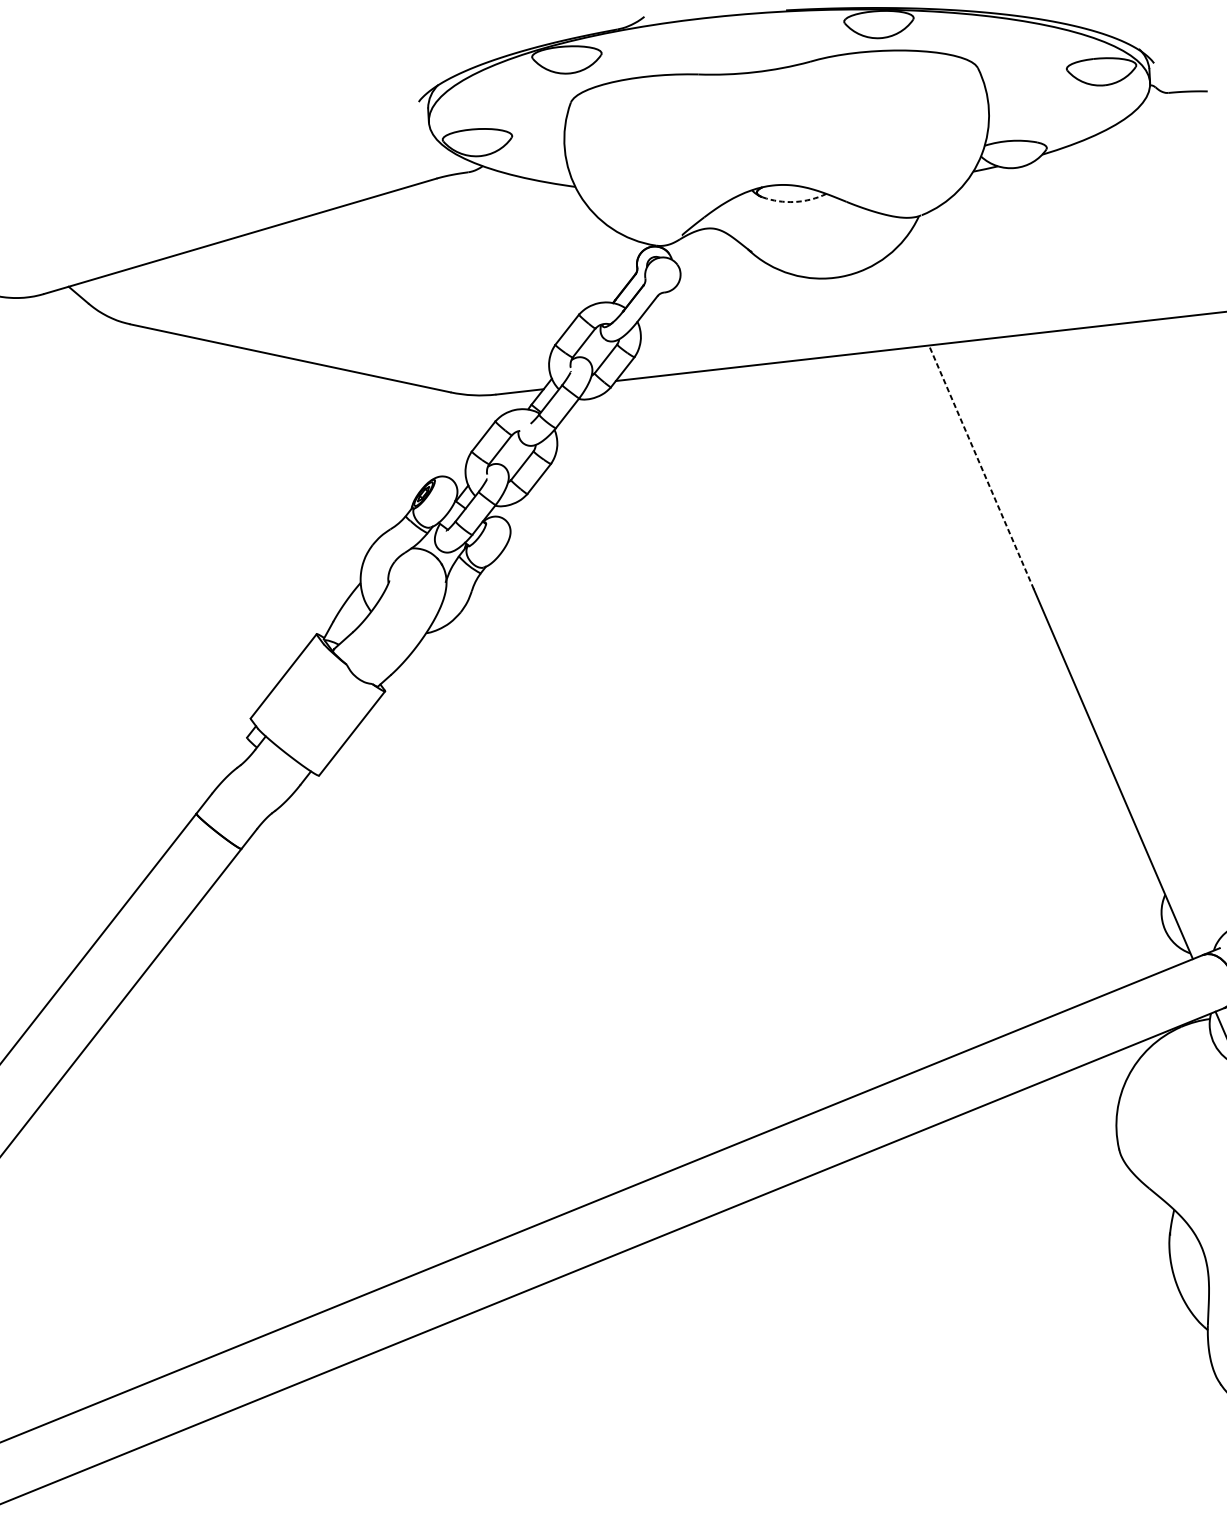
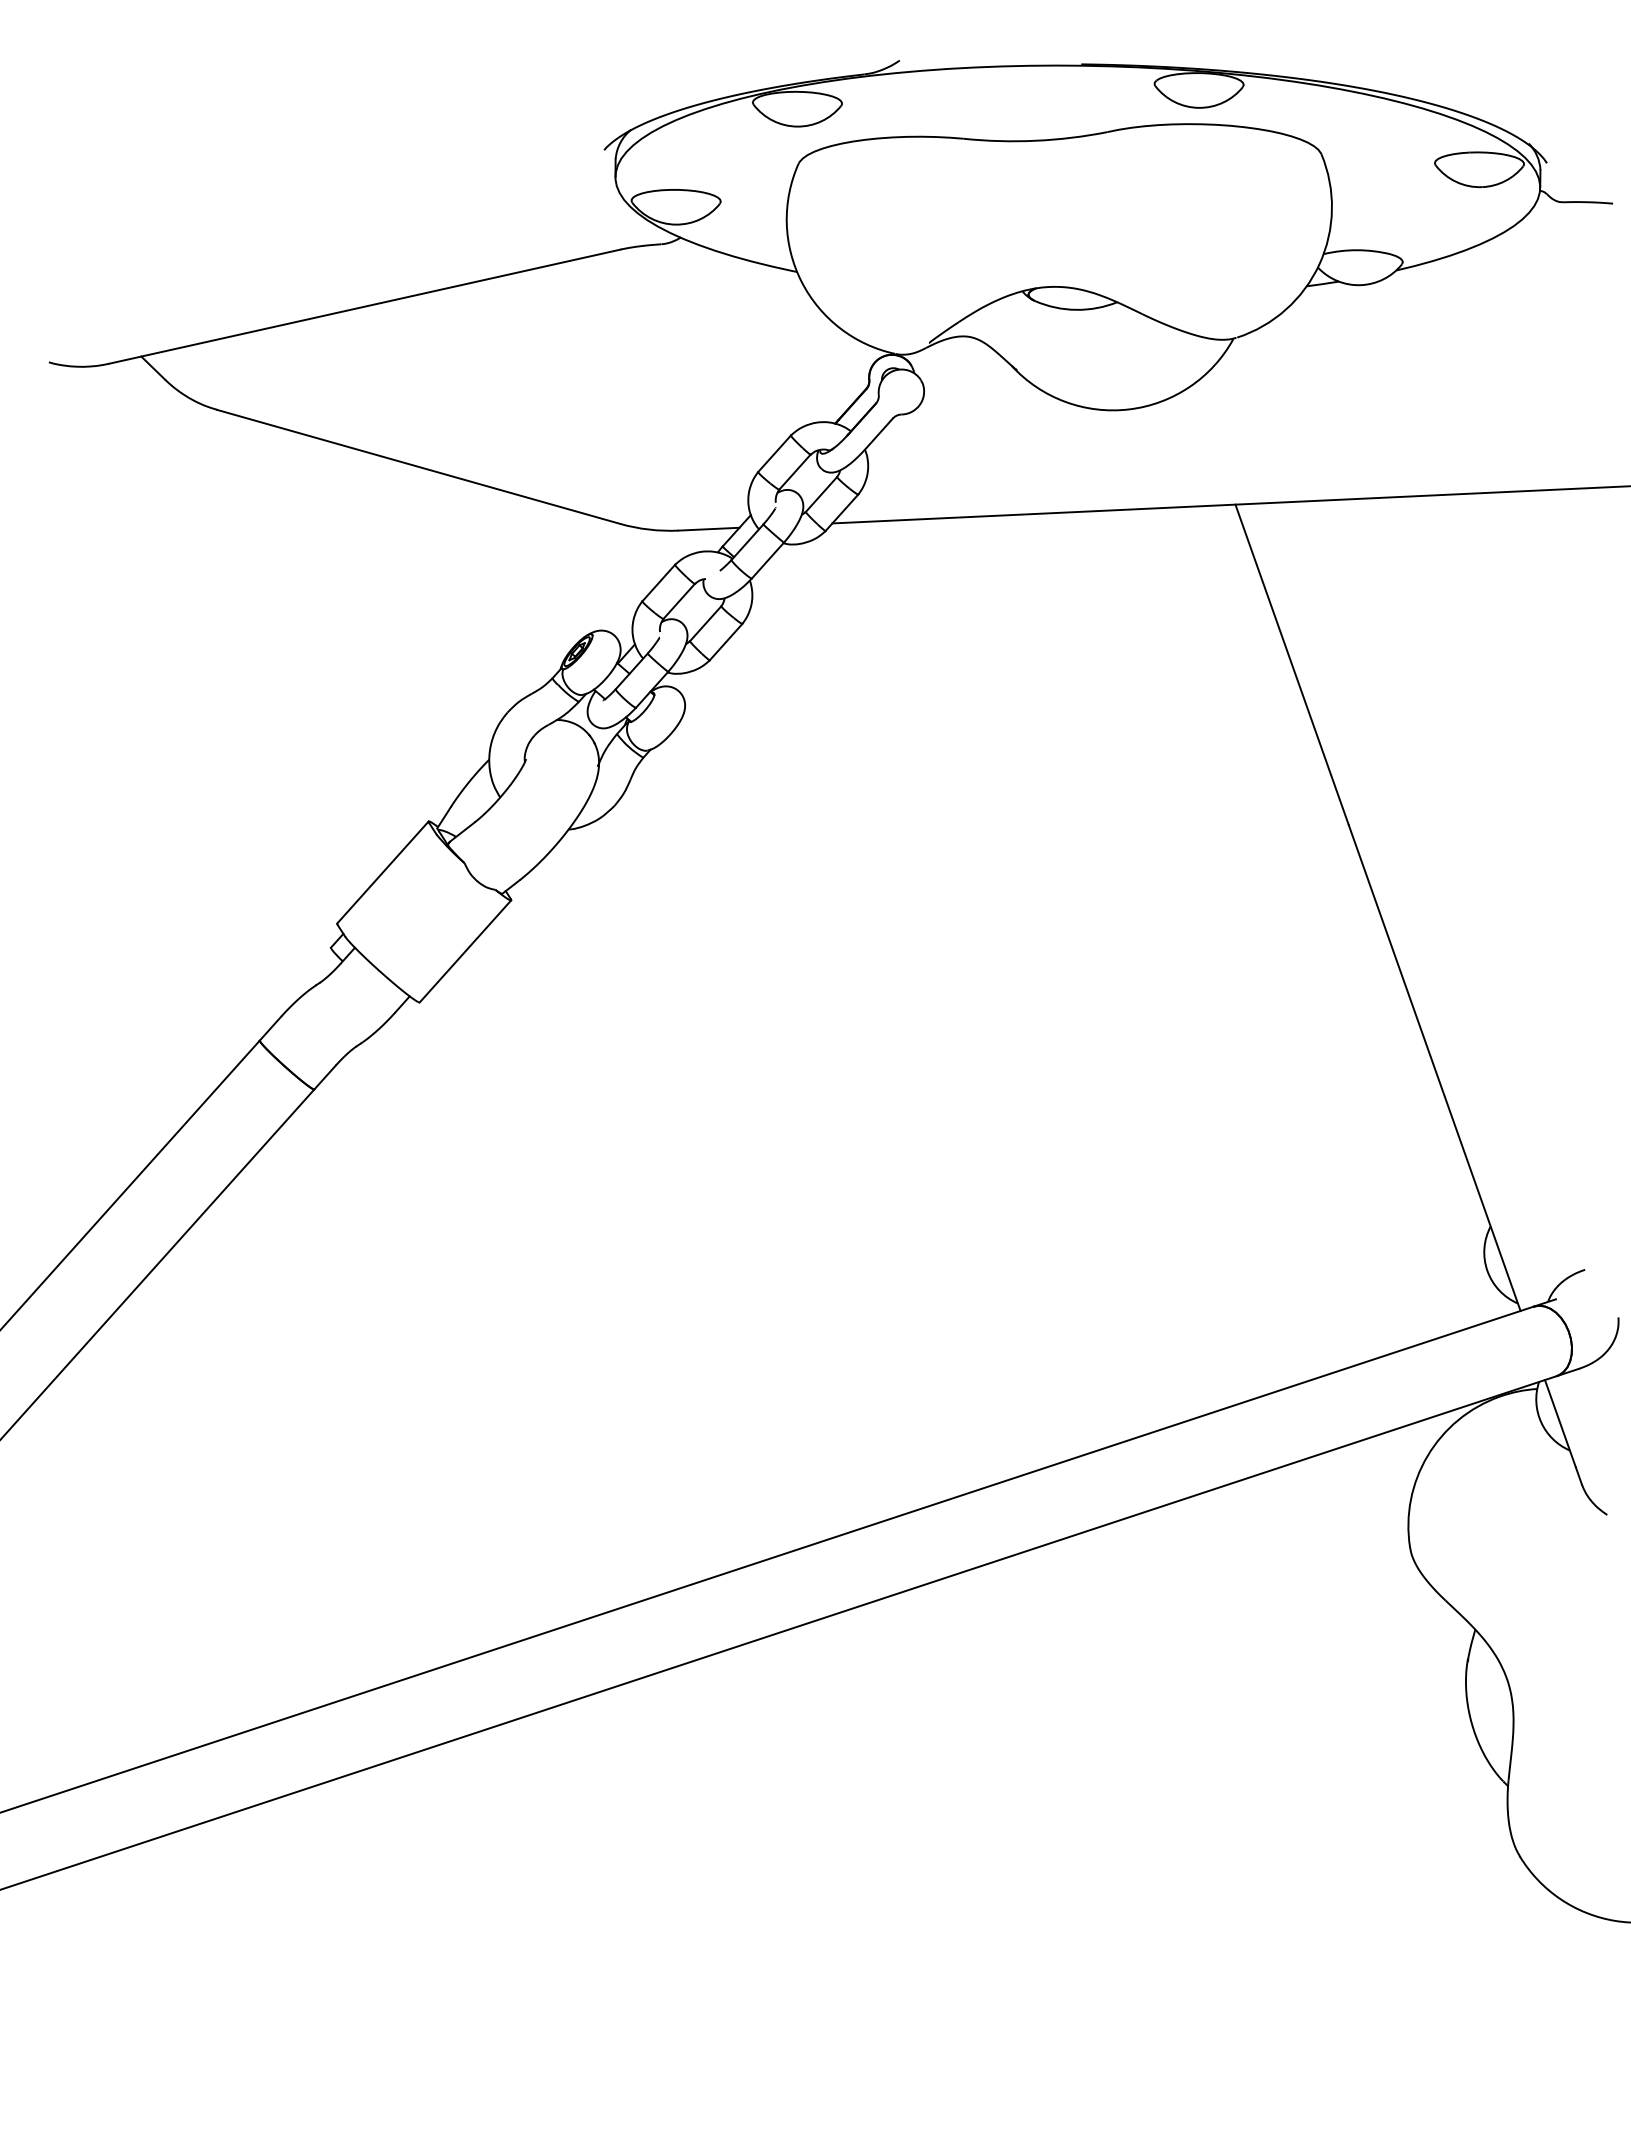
arc: (795, 201) -> (1076, 309), dashed -> solid
line: (981, 467) -> (1292, 664), dashed -> solid

